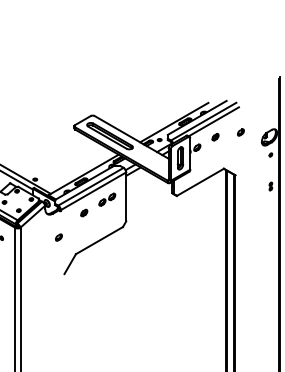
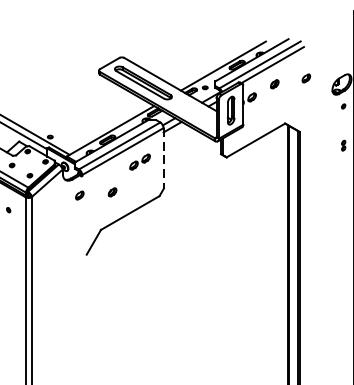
line: (126, 196) -> (163, 158), solid -> dashed
part: (84, 212) -> (112, 191), moved
part: (58, 237) -> (79, 195), moved

